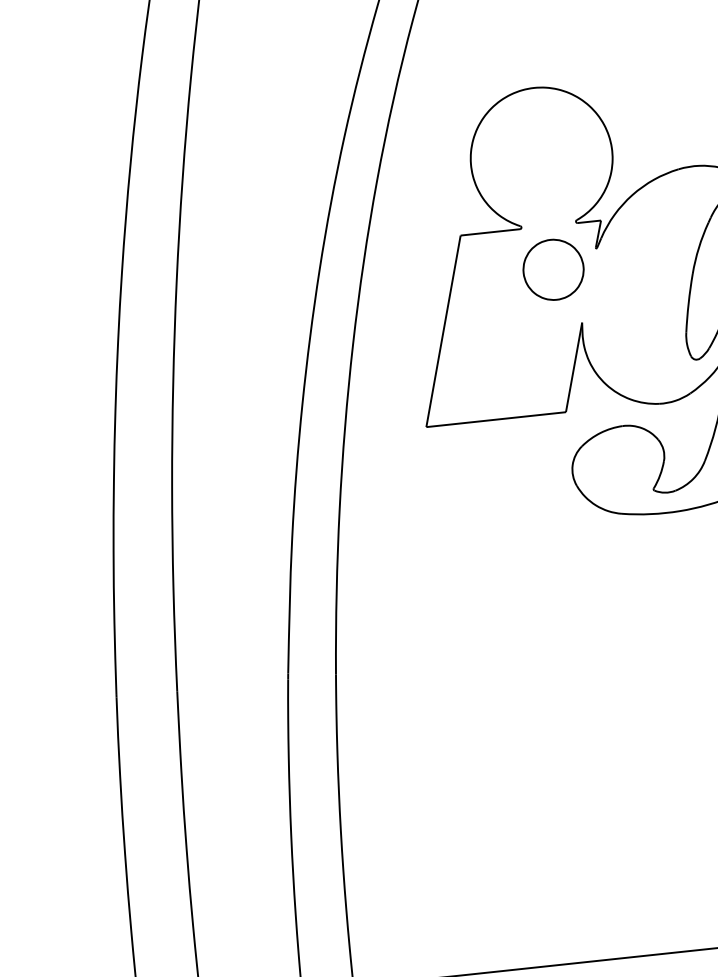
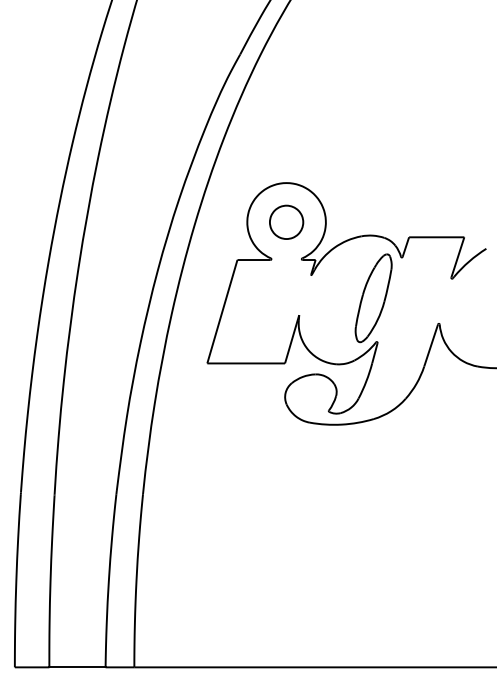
part: (553, 268) -> (286, 221), moved

